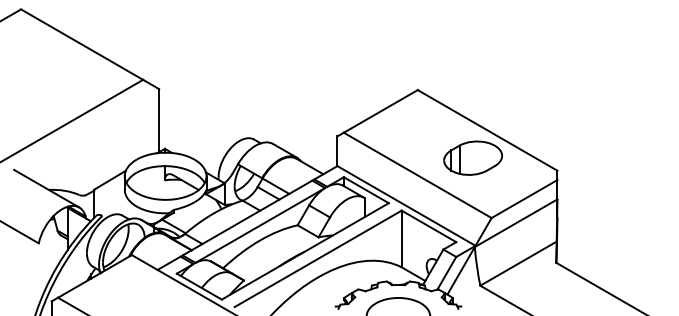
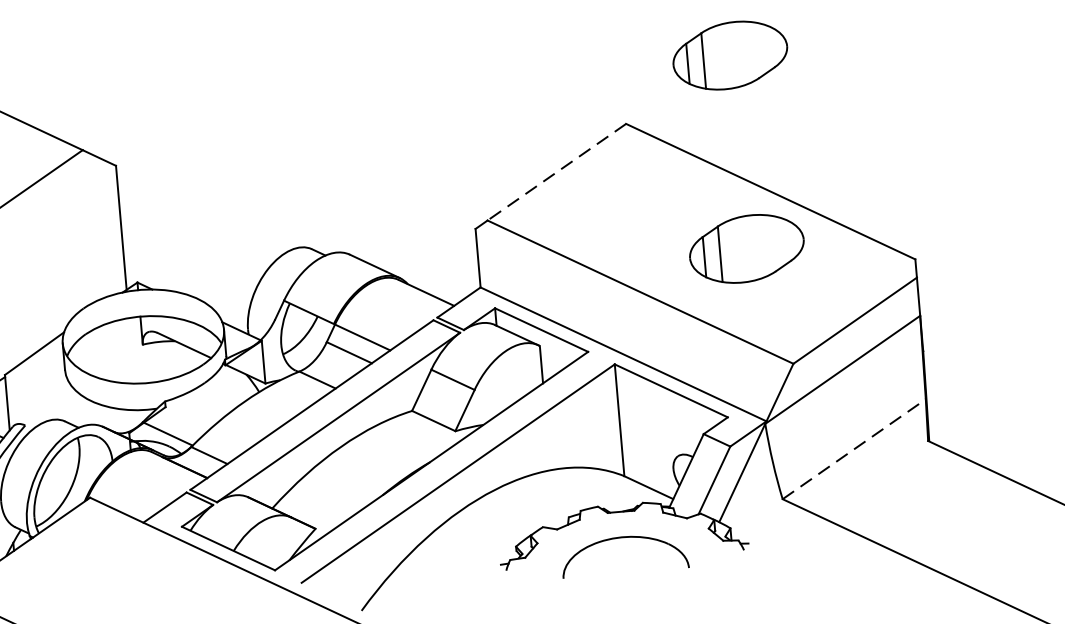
part: (472, 59) -> (728, 54), added
line: (380, 111) -> (556, 172), solid -> dashed
line: (518, 263) -> (854, 448), solid -> dashed

